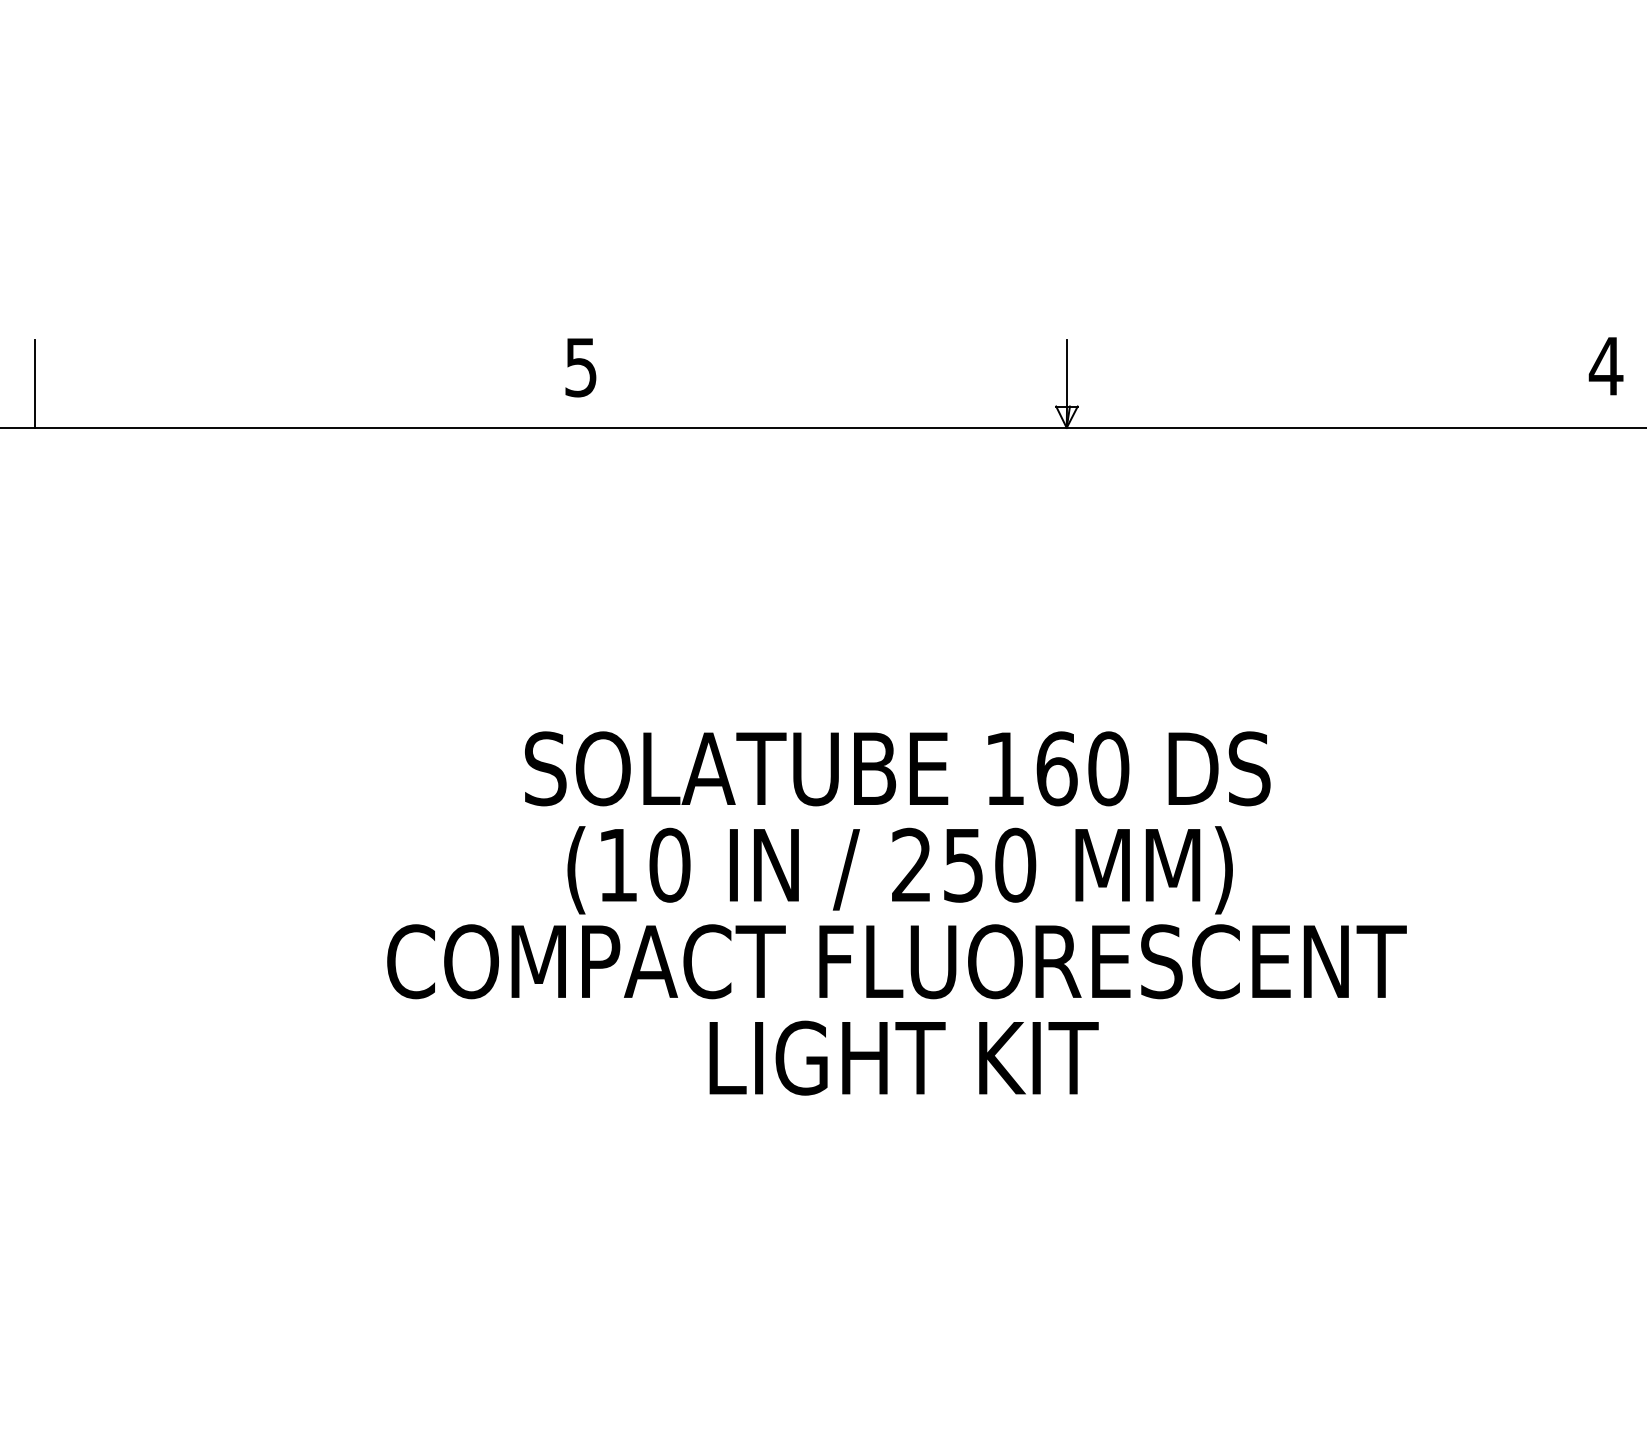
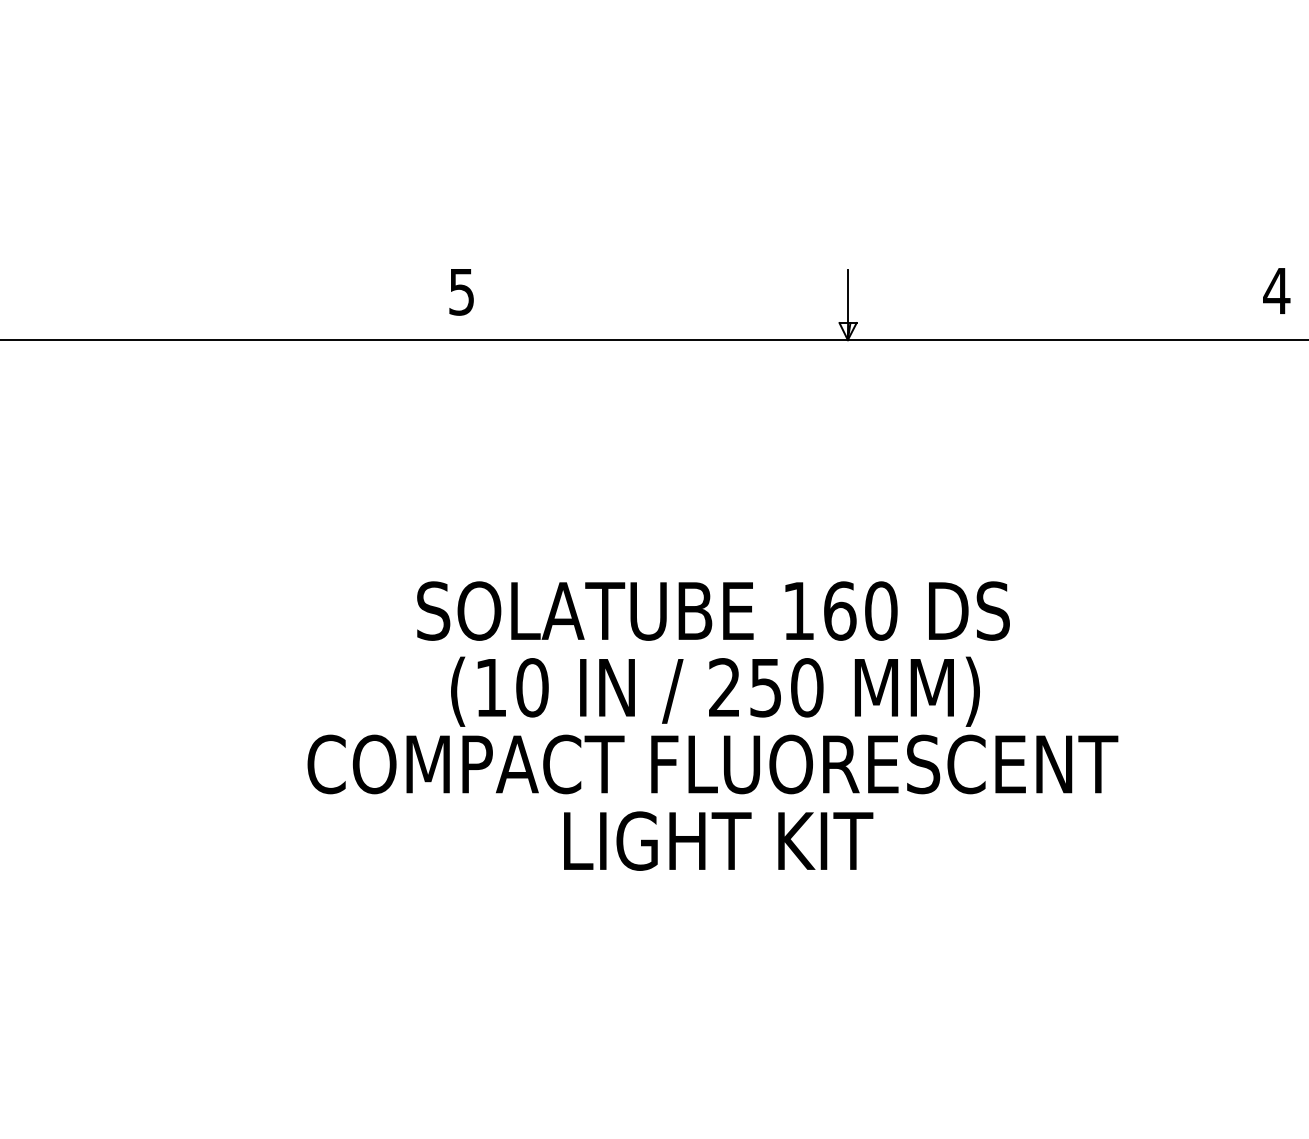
line: (34, 384) -> (27, 305), removed

